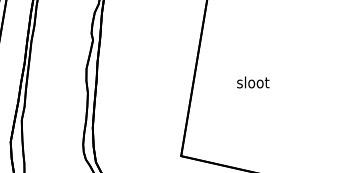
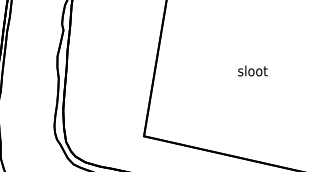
text: (252, 81) -> (252, 70), moved

